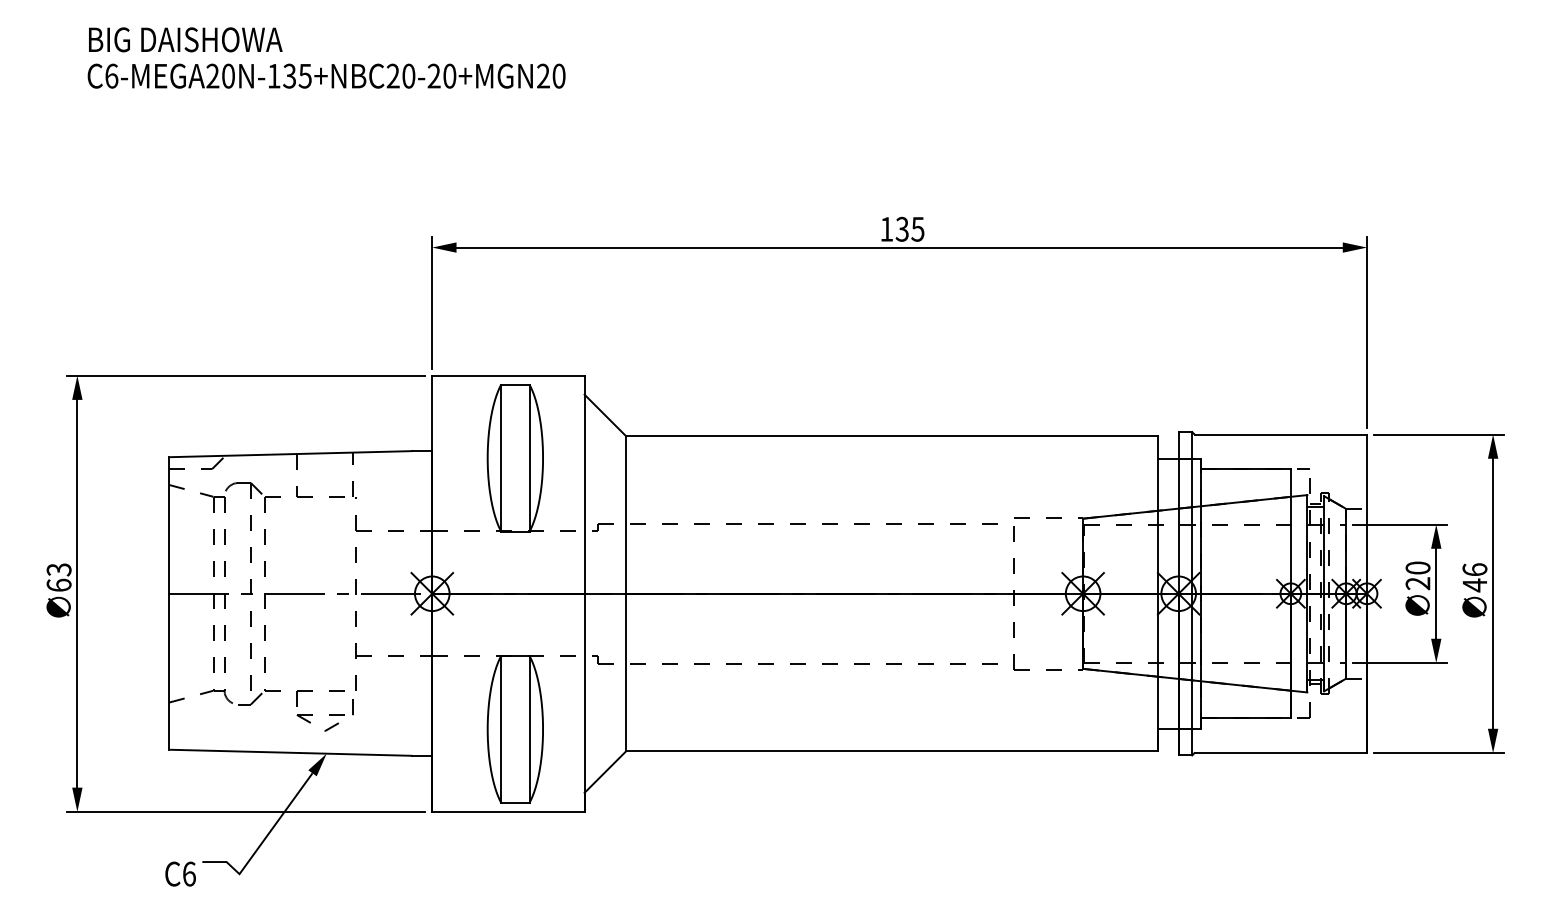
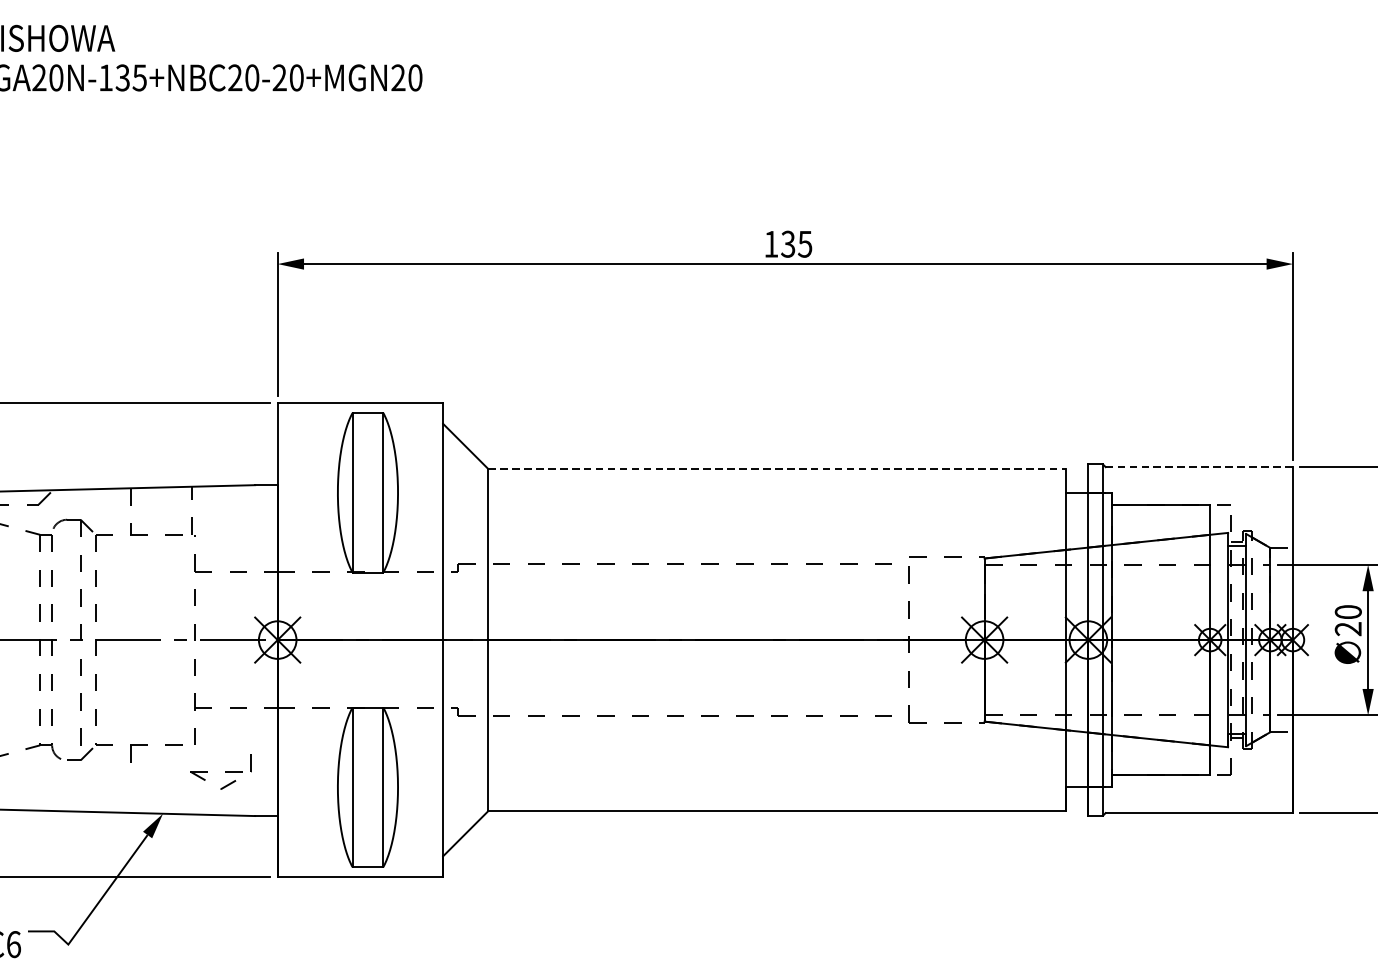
line: (1281, 434) -> (1200, 467), solid -> dashed
line: (892, 436) -> (777, 469), solid -> dashed
part: (324, 715) -> (220, 772), moved

